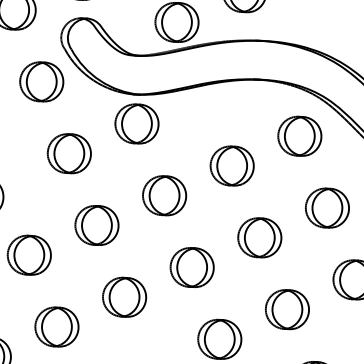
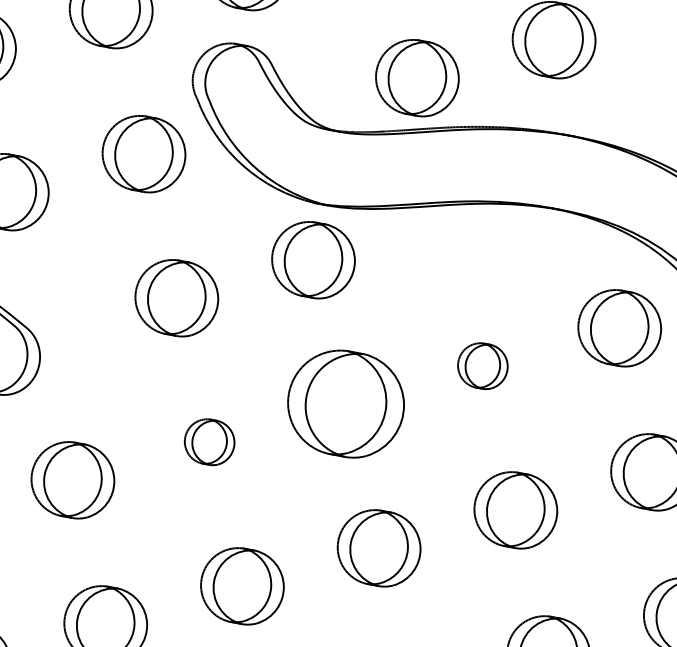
part: (231, 165) -> (481, 364), size x0.6
part: (164, 195) -> (346, 403), size x1.4
part: (96, 225) -> (208, 442), size x0.6

